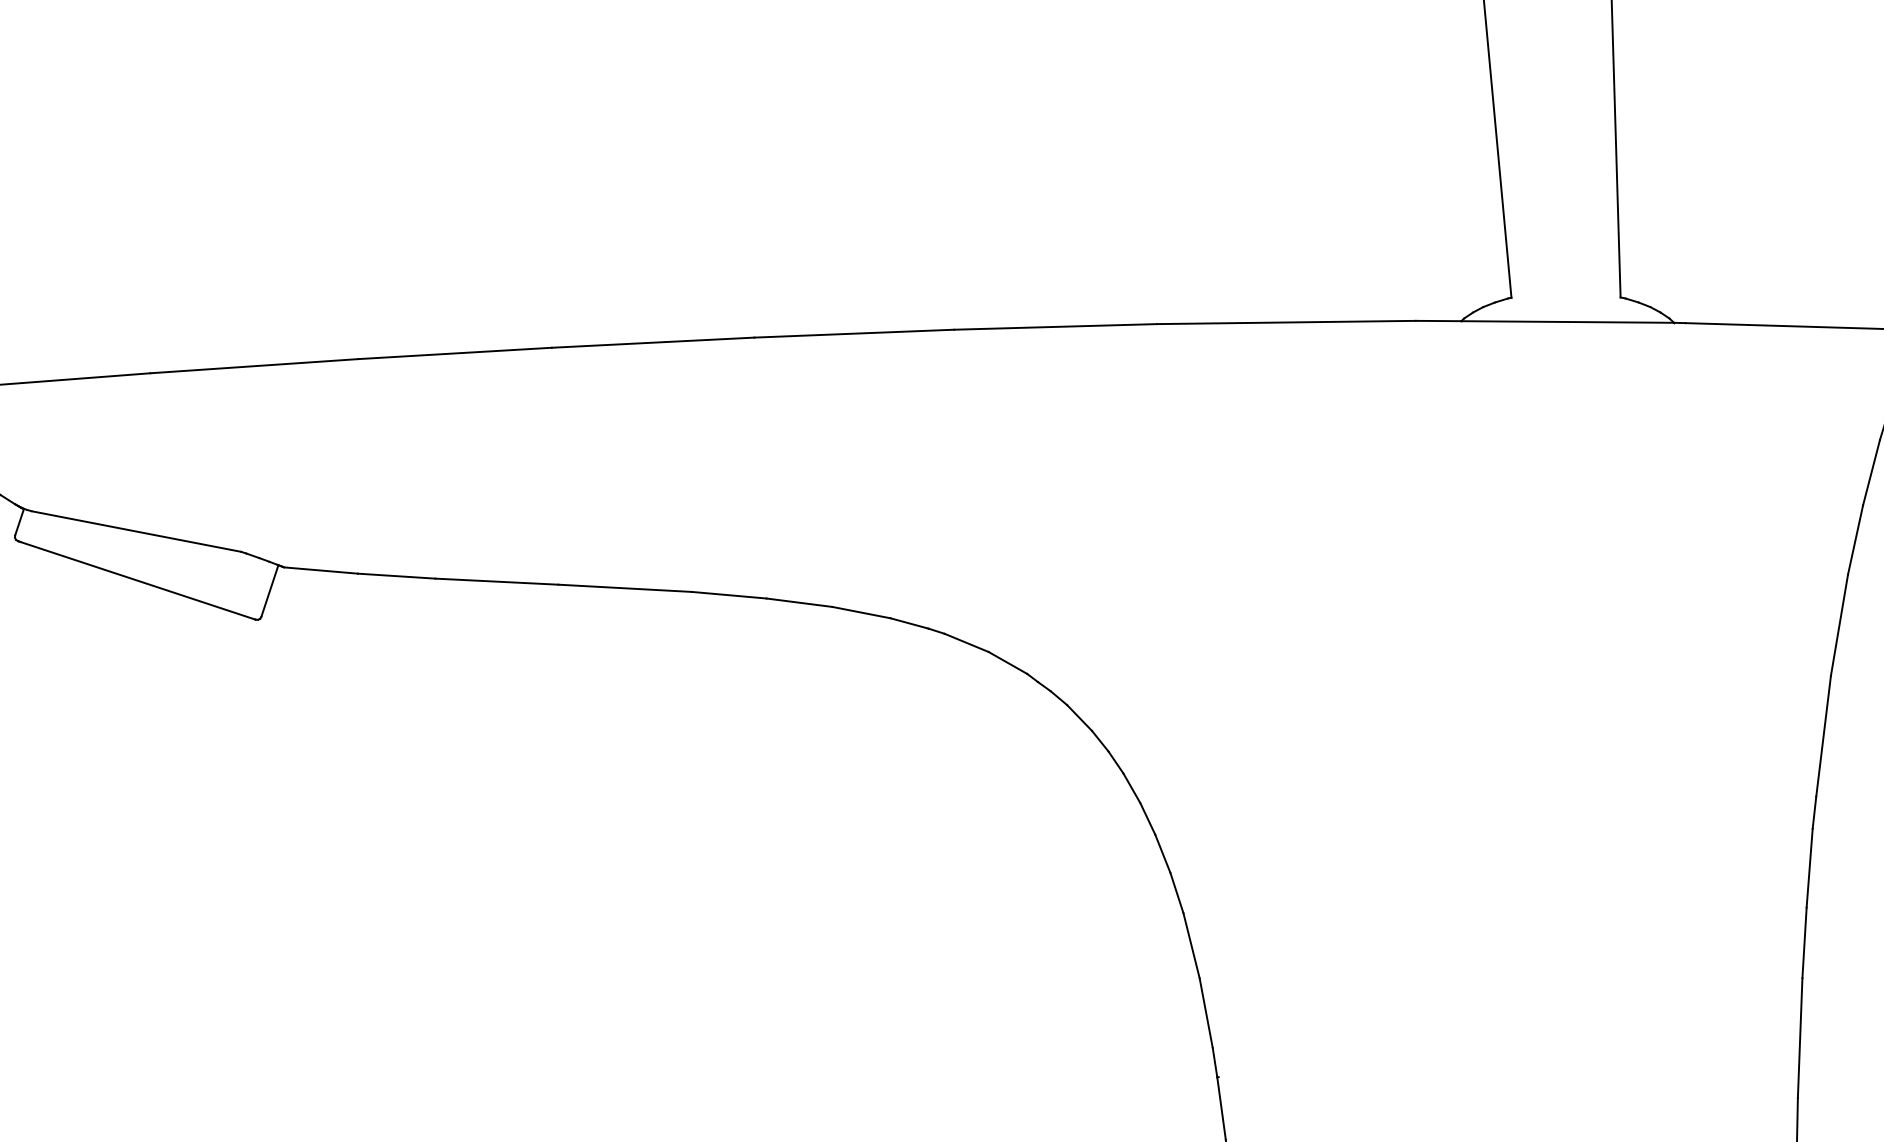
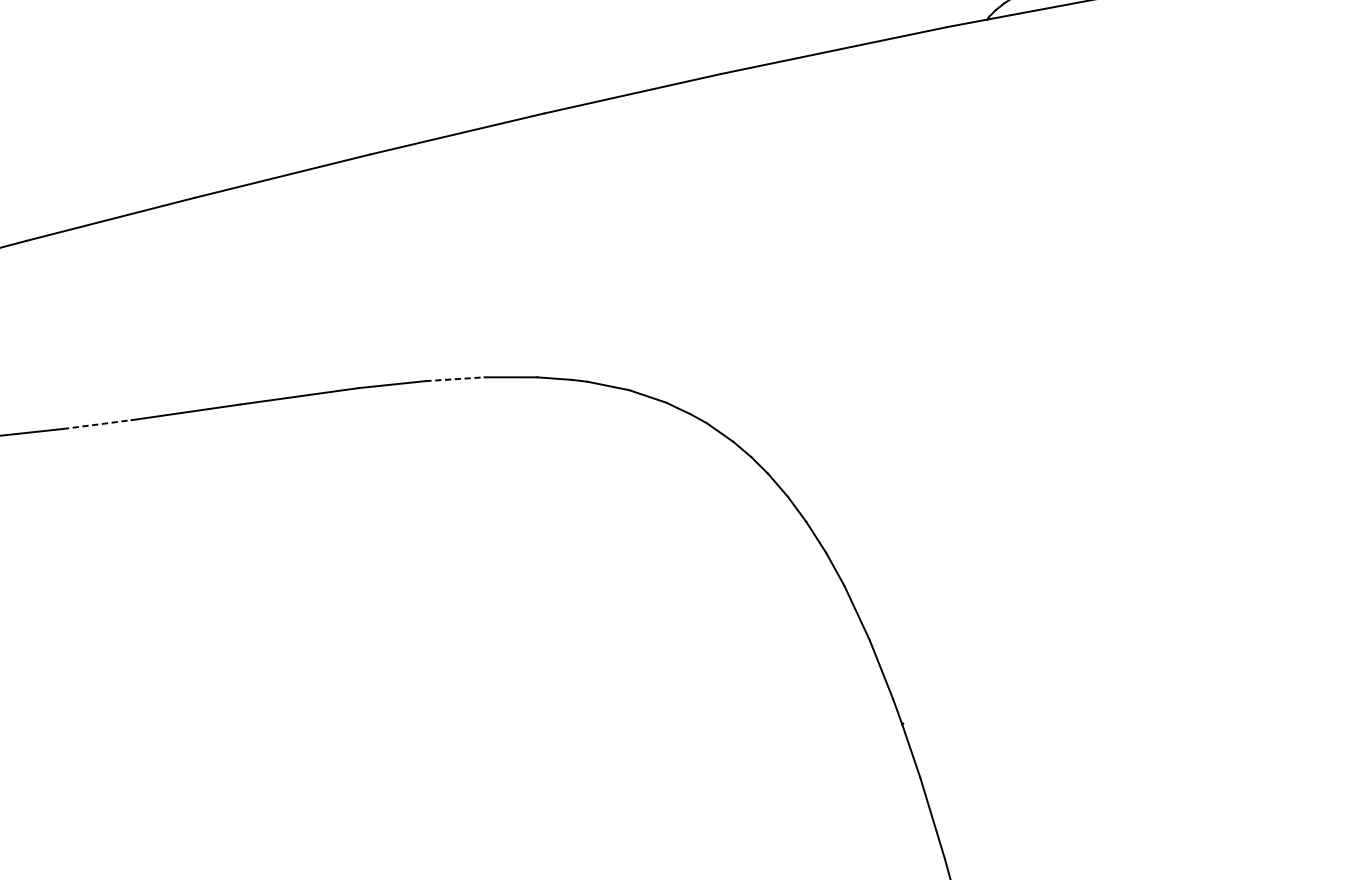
line: (396, 576) -> (97, 424), solid -> dashed
line: (800, 602) -> (455, 378), solid -> dashed

